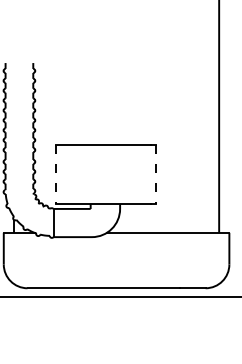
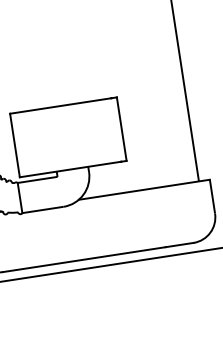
line: (56, 174) -> (15, 145), dashed -> solid
line: (155, 174) -> (121, 129), dashed -> solid

